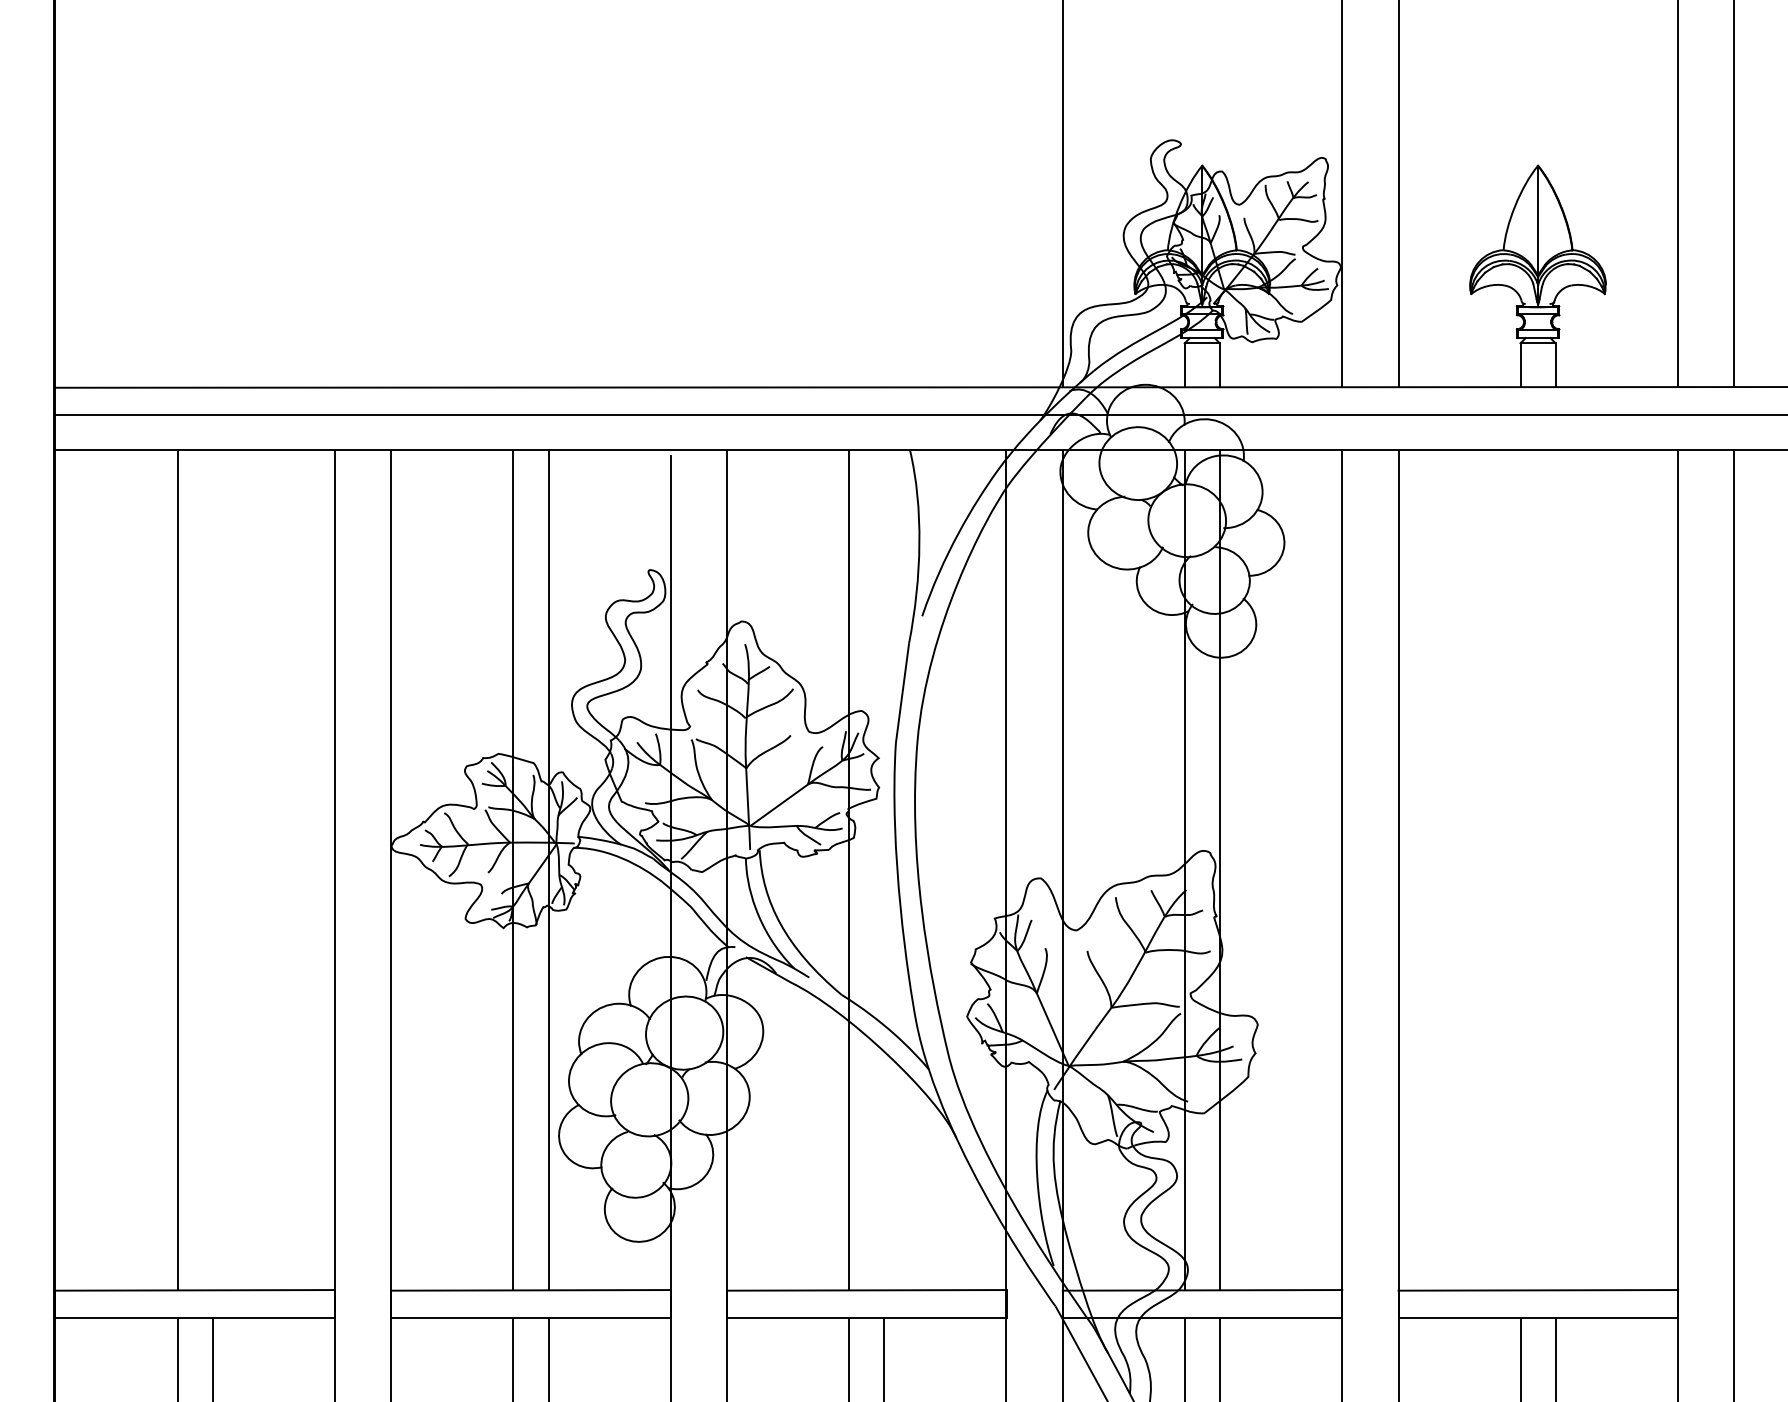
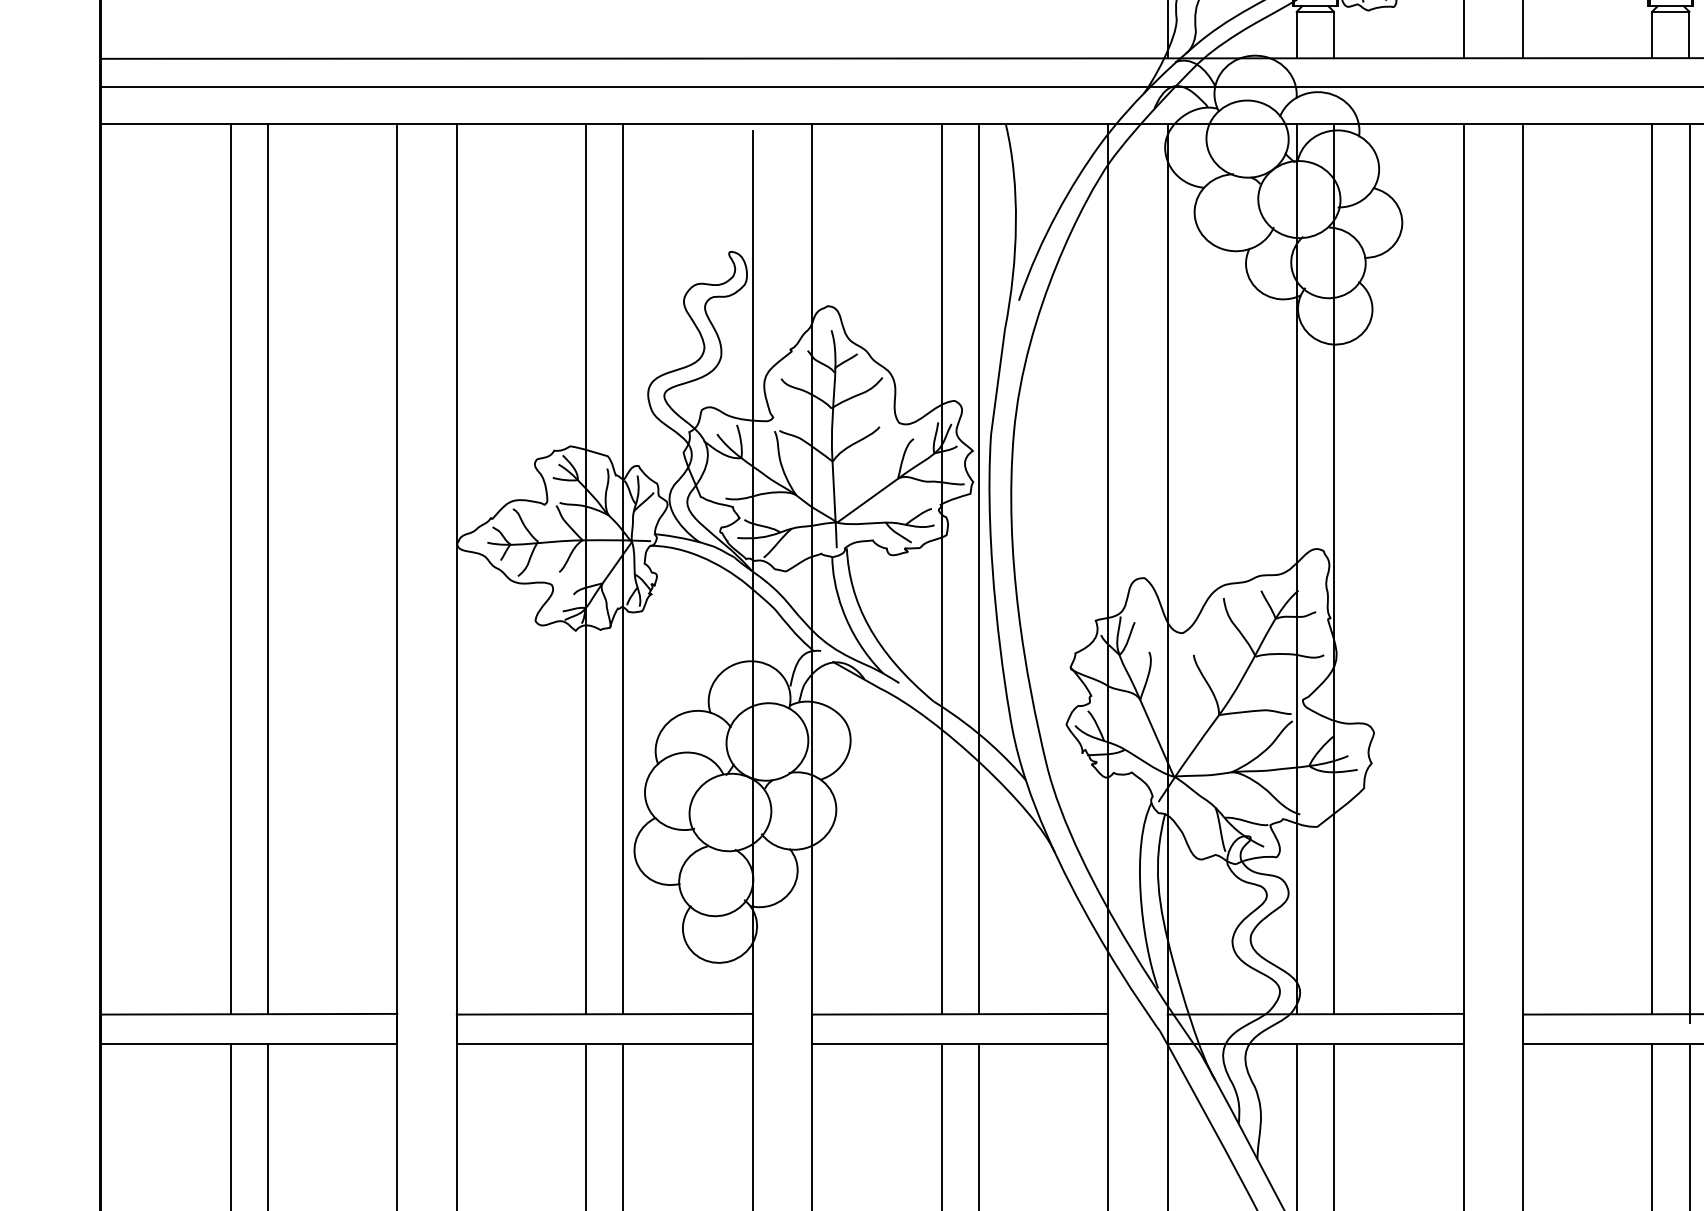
line: (212, 869) -> (267, 568), added
line: (884, 869) -> (978, 568), added
line: (1520, 869) -> (1652, 568), added
line: (1555, 873) -> (1689, 572), added

